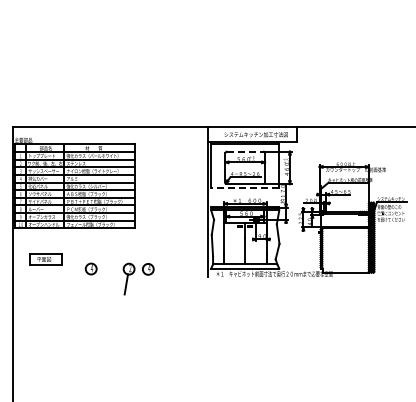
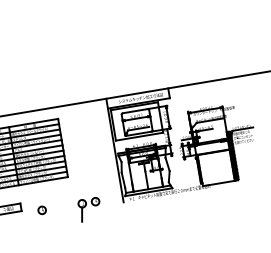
line: (245, 151) -> (135, 111), dashed -> solid
line: (244, 188) -> (139, 136), dashed -> solid
part: (133, 273) -> (85, 206), moved

